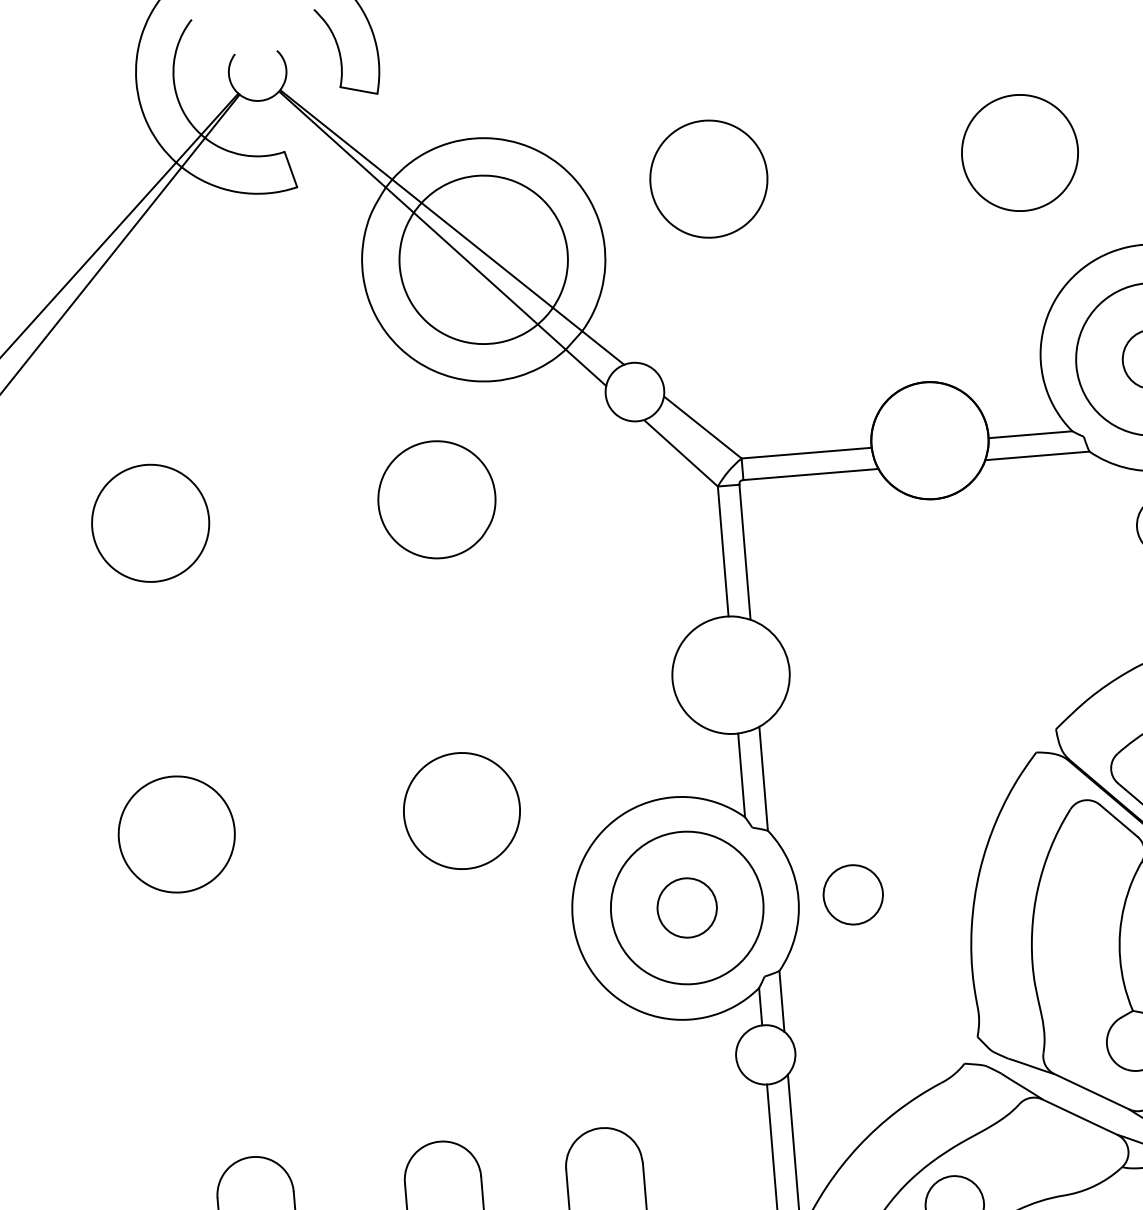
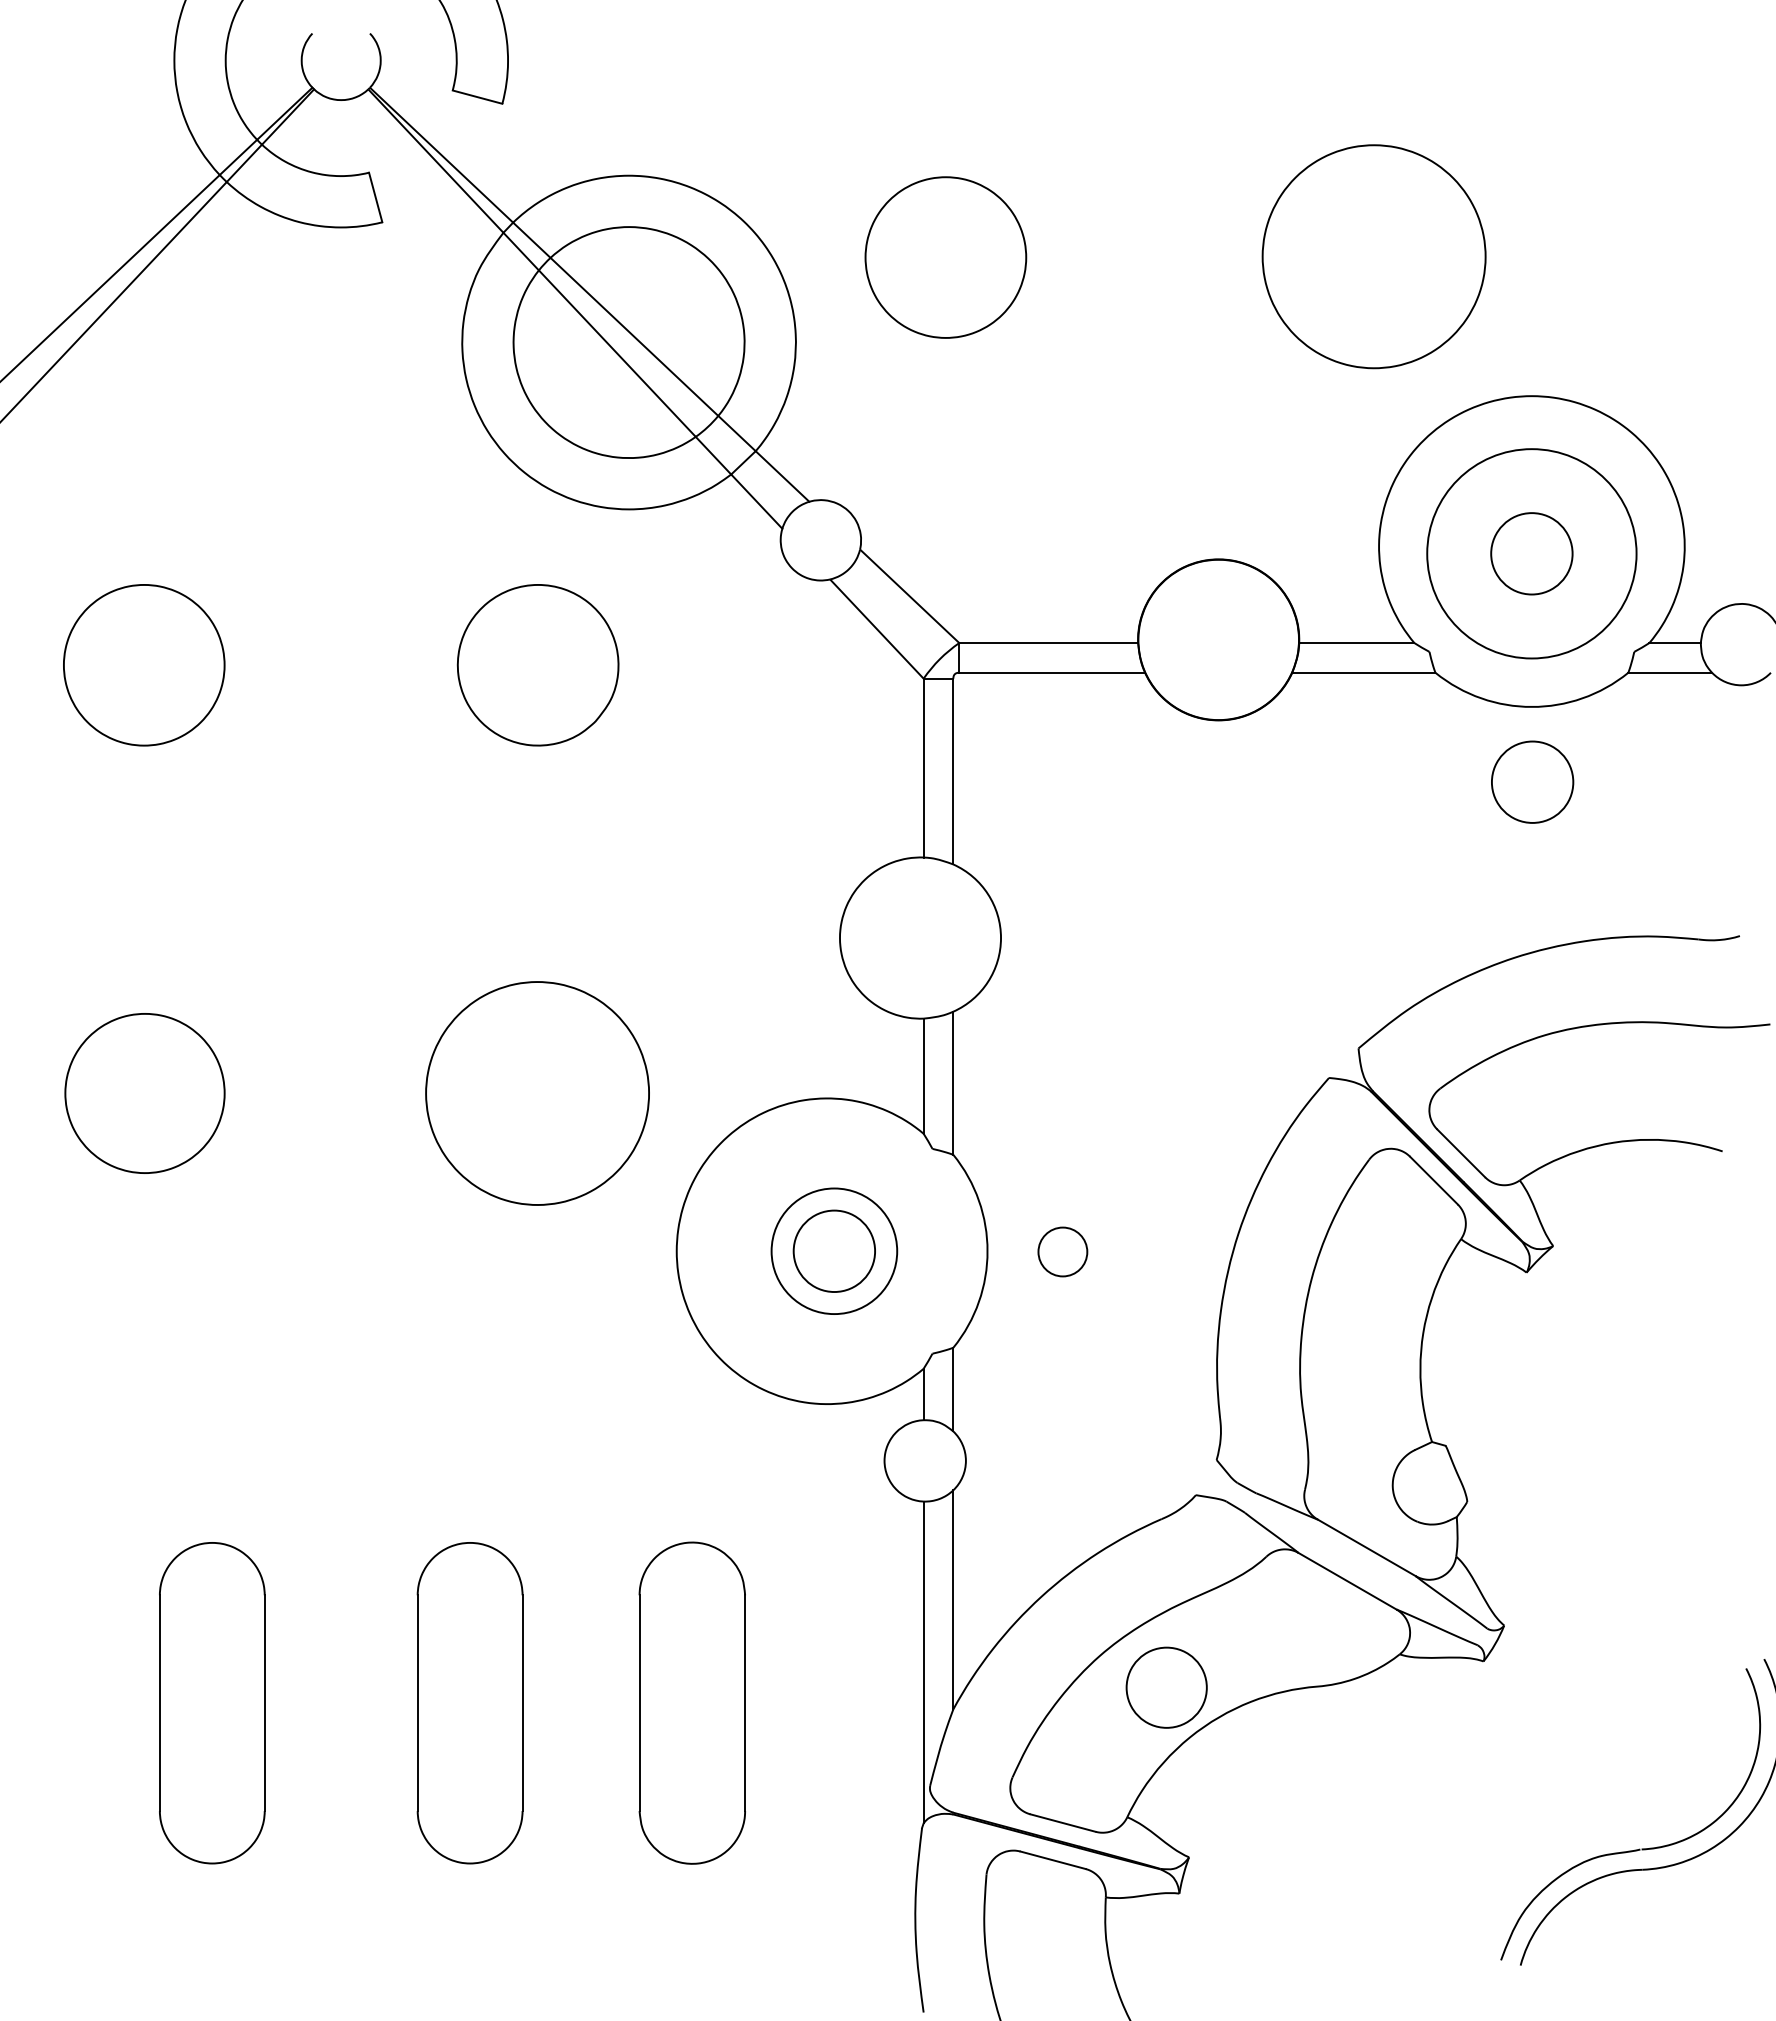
part: (1019, 152) -> (1373, 256), size x1.4
part: (461, 811) -> (536, 1093), size x1.4
circle: (853, 894) -> (1062, 1251), size x0.6
circle: (687, 907) -> (834, 1250), size x0.6

